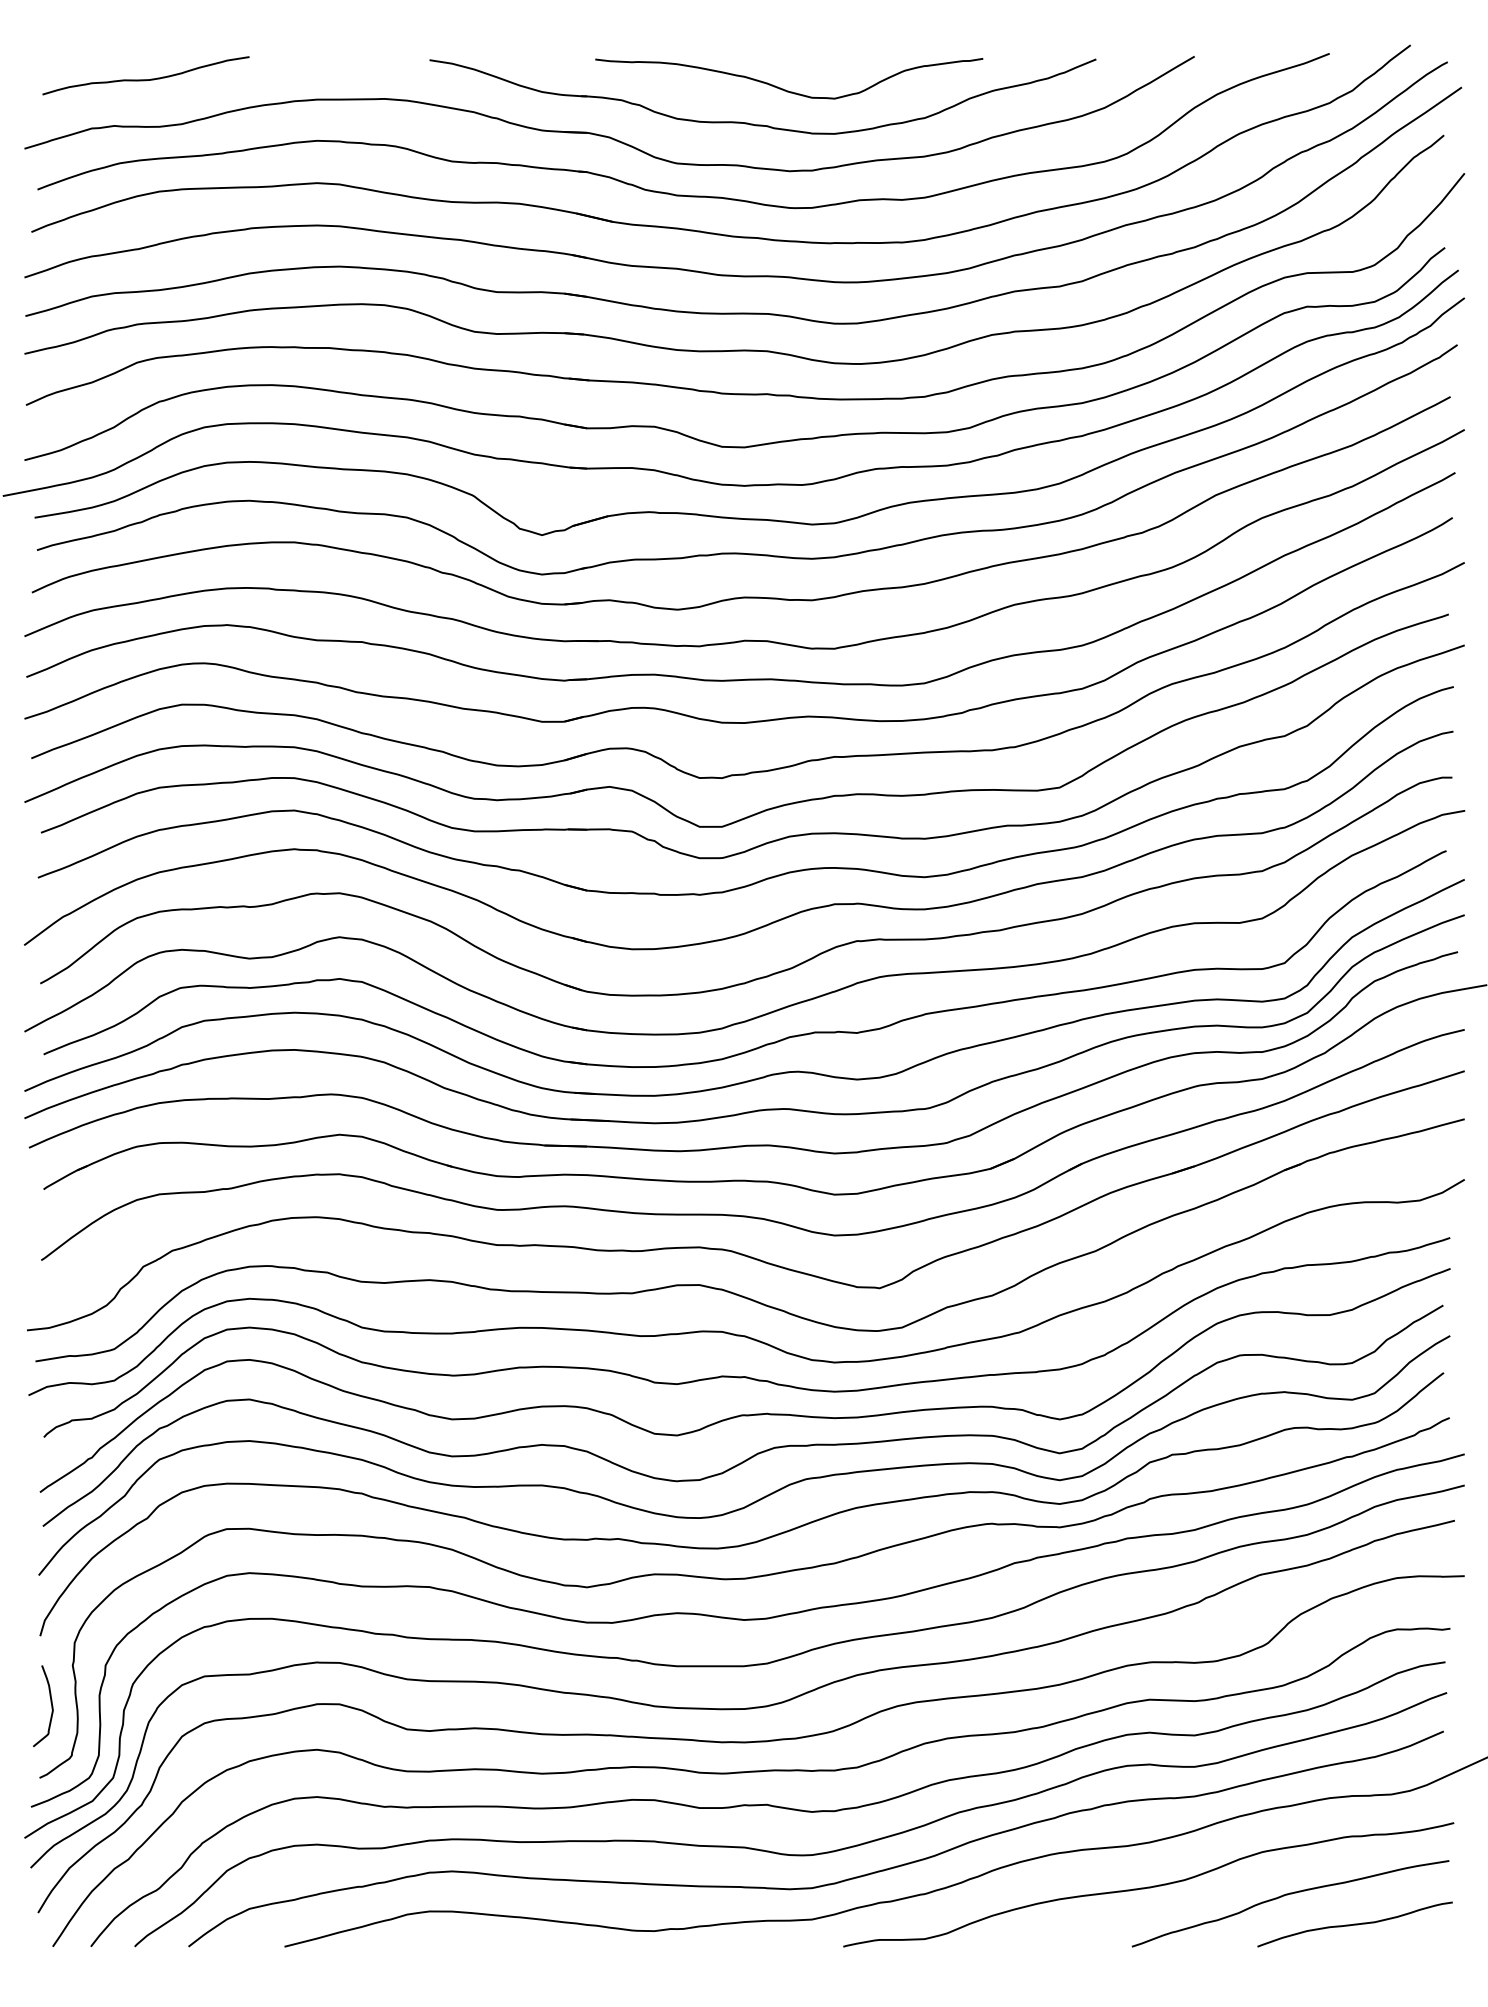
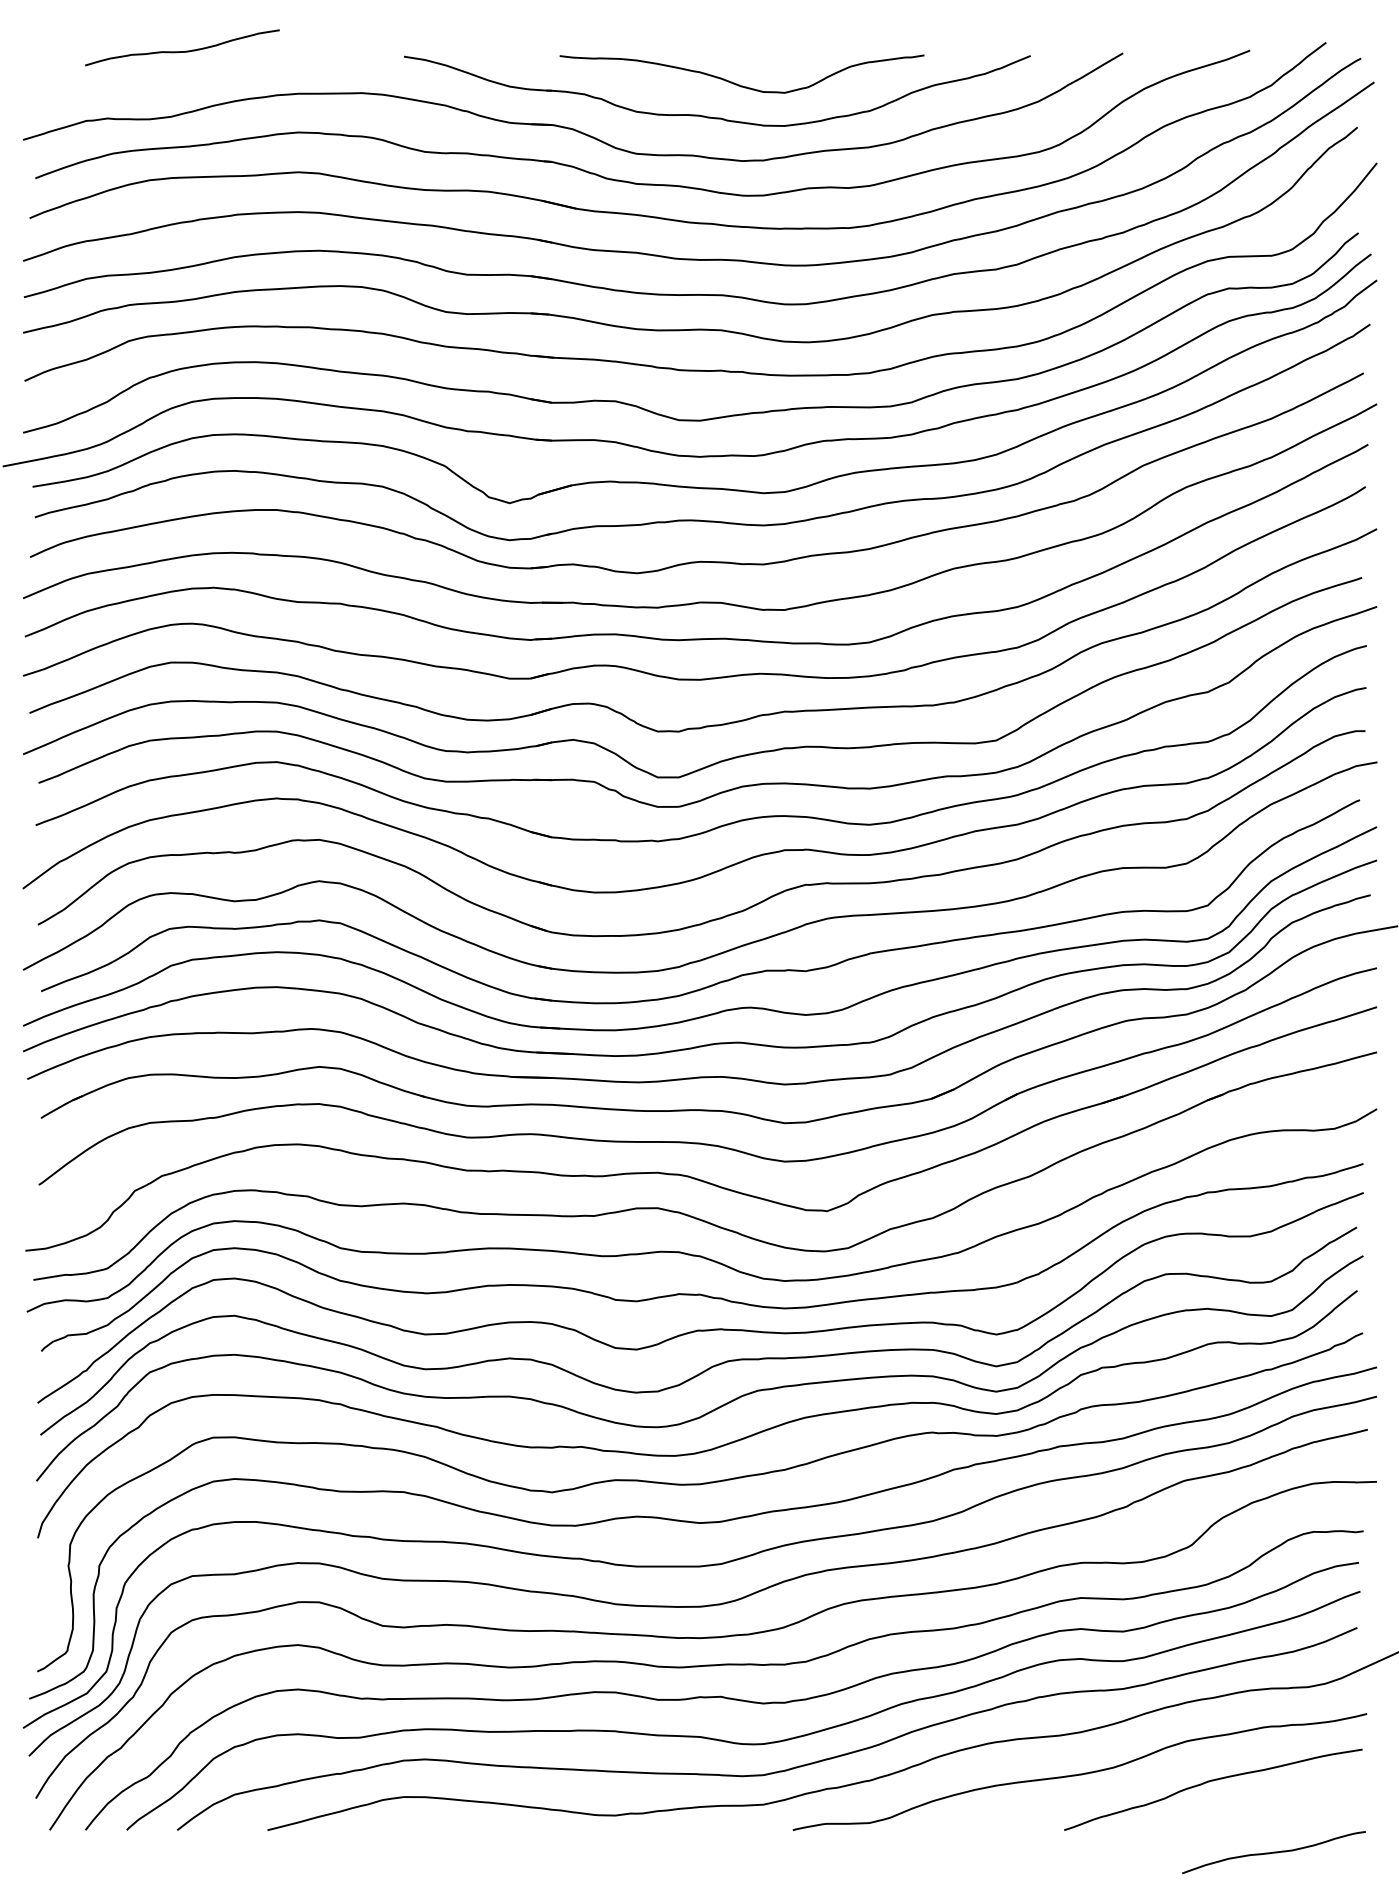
curve: (145, 79) -> (181, 51), moved
curve: (51, 1706) -> (48, 1604), removed
curve: (1354, 1924) -> (1273, 1852), moved

